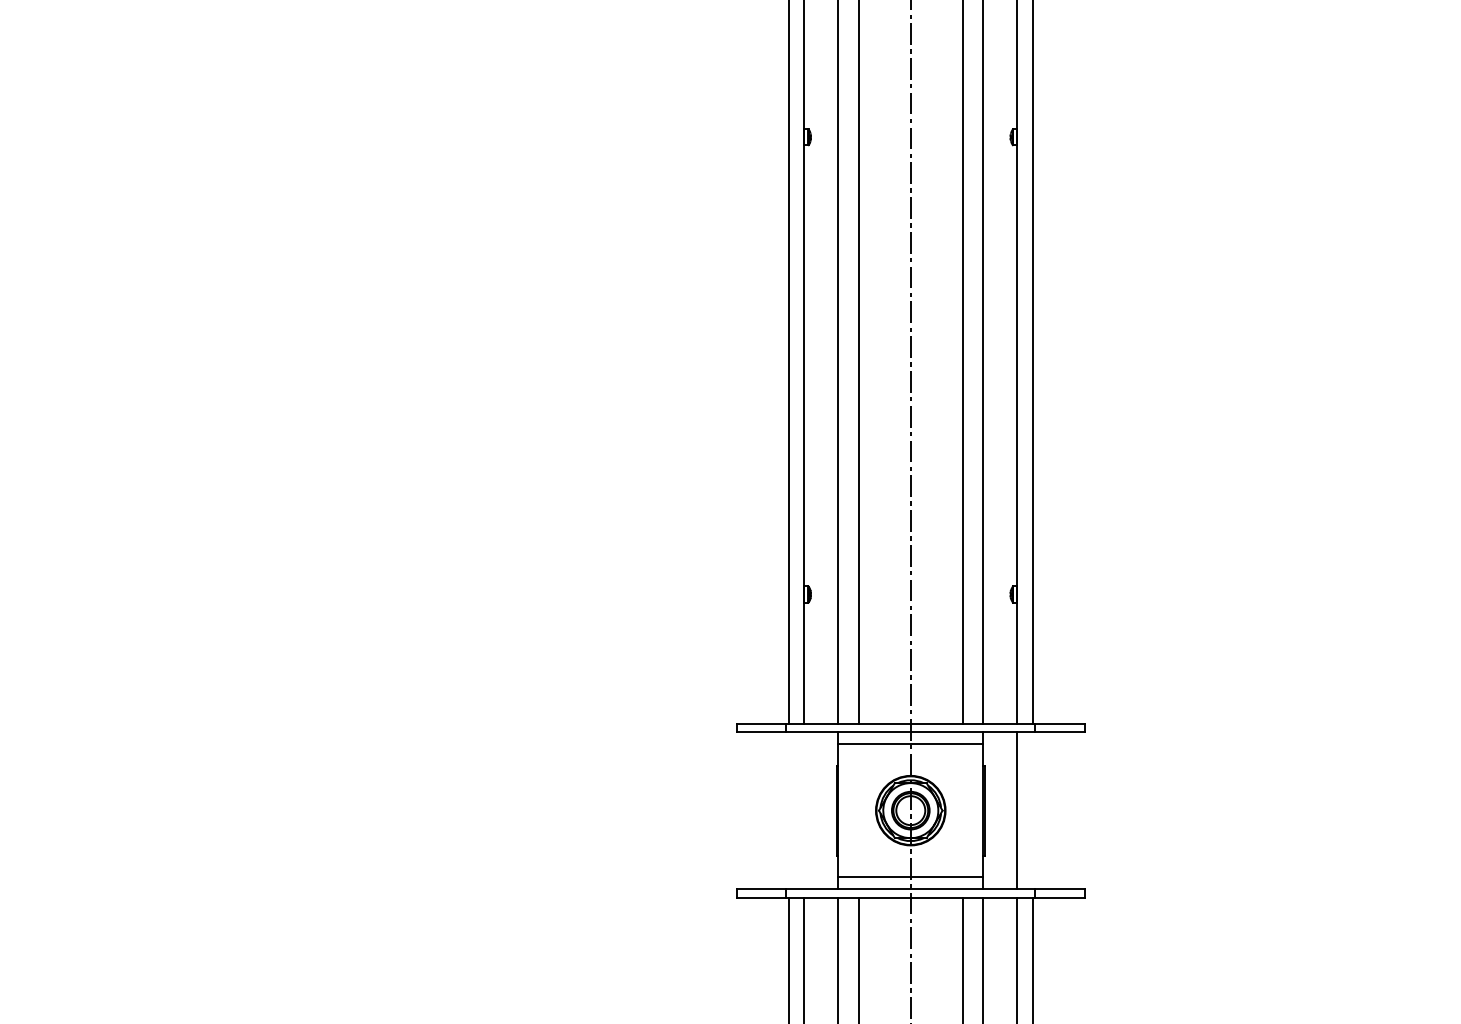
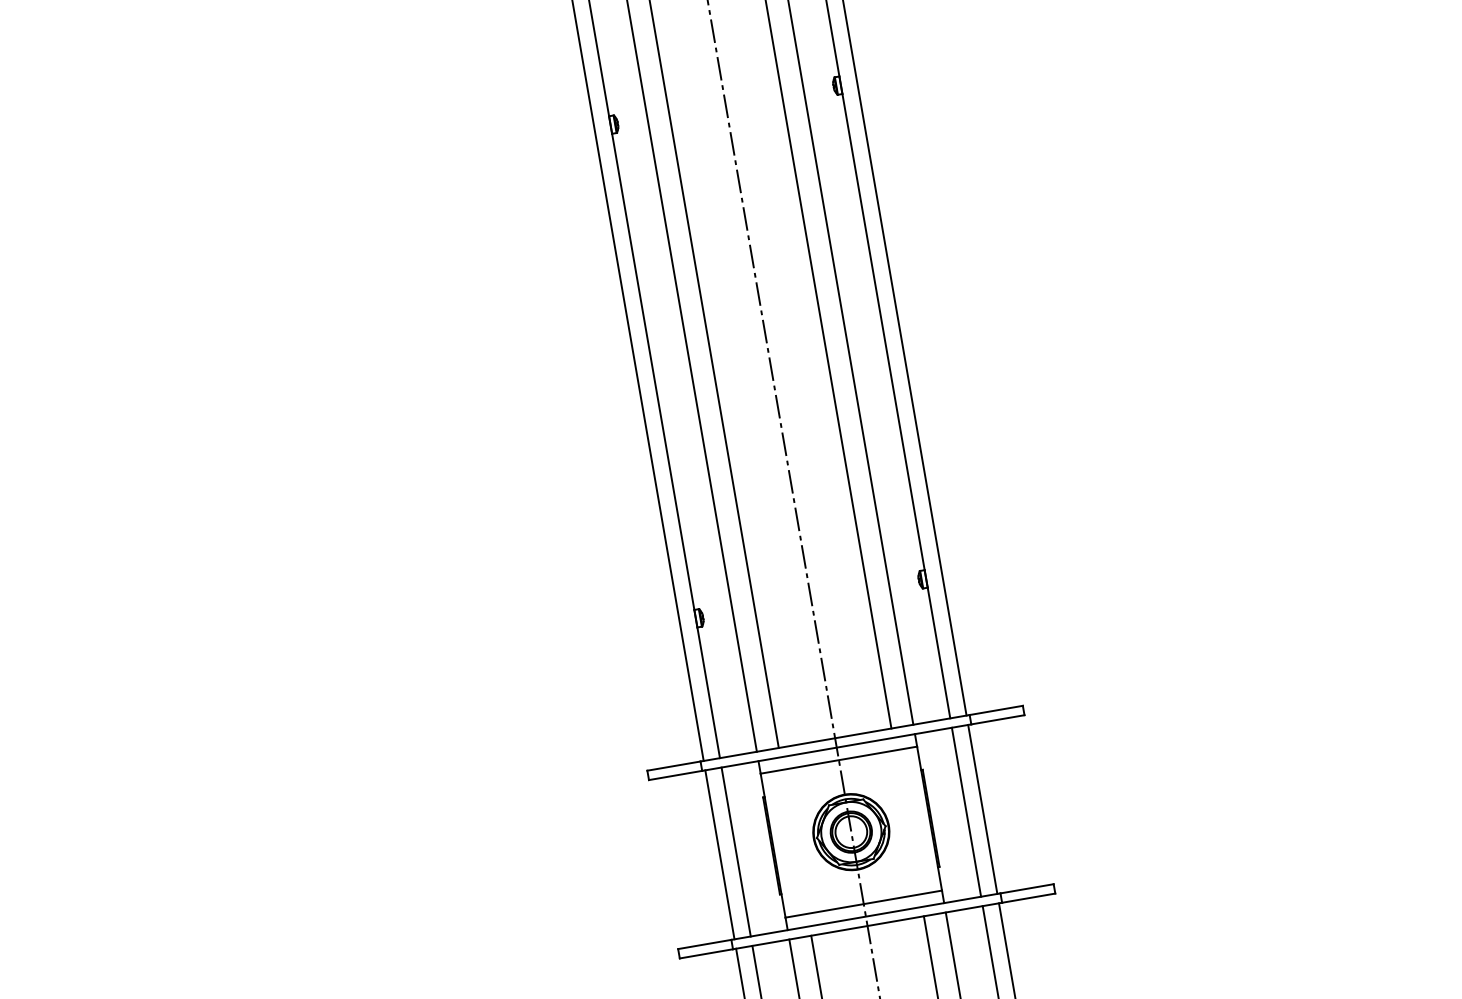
line: (789, 810) -> (720, 854), added
line: (804, 810) -> (736, 851), added
line: (1032, 810) -> (982, 809), added

